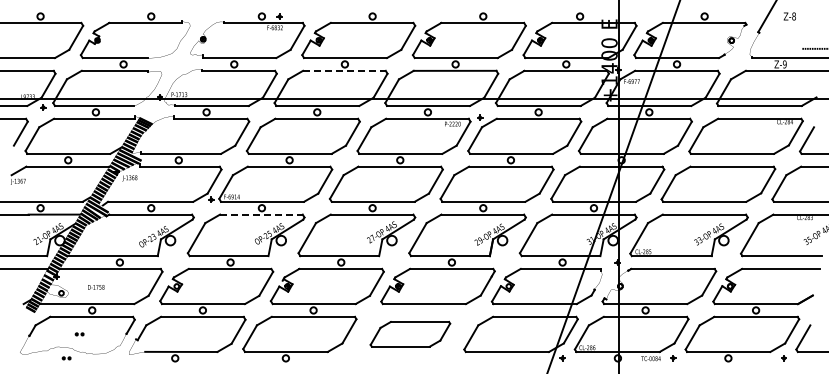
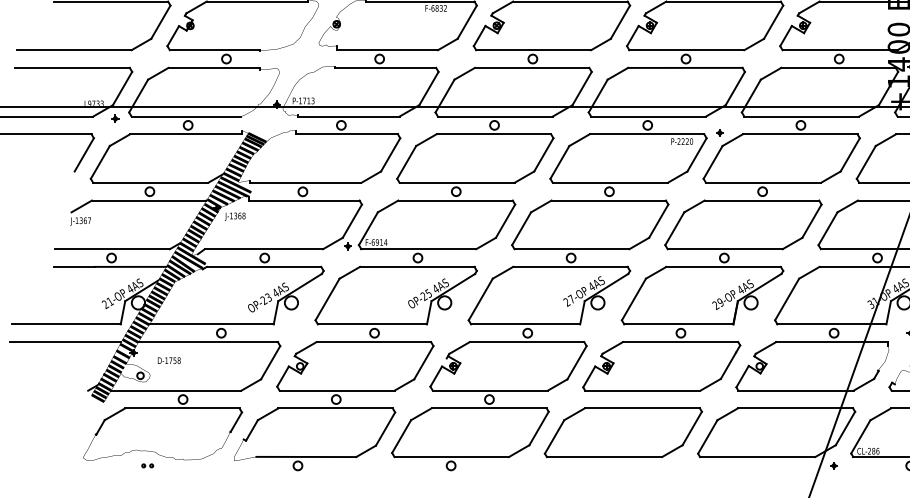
line: (344, 70) -> (532, 67), dashed -> solid
line: (261, 214) -> (417, 266), dashed -> solid
text: (96, 287) -> (169, 360), moved
part: (410, 333) -> (623, 431), size x1.43
part: (79, 334) -> (165, 432), removed

